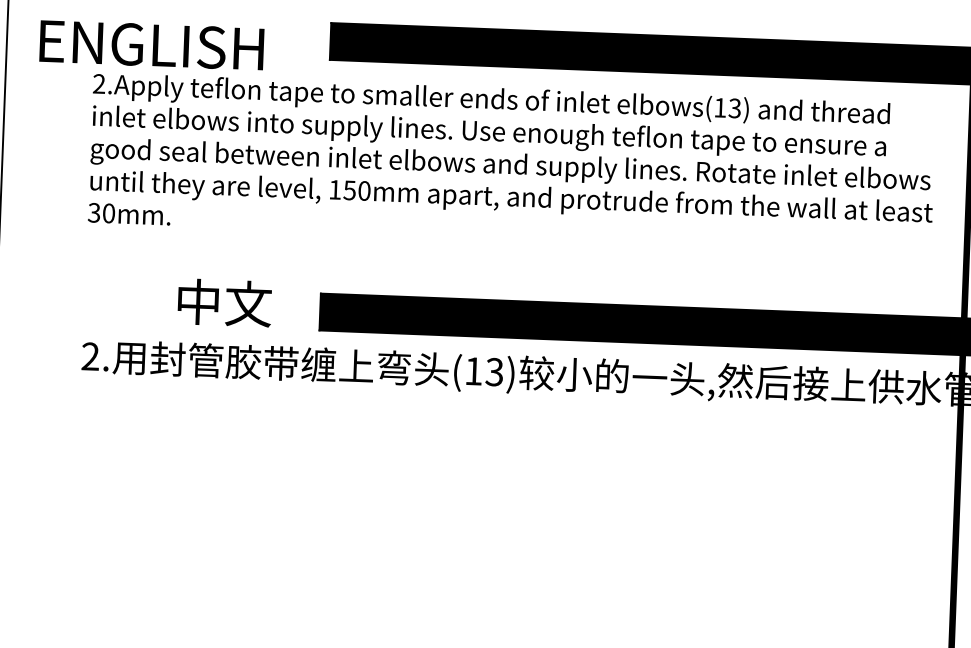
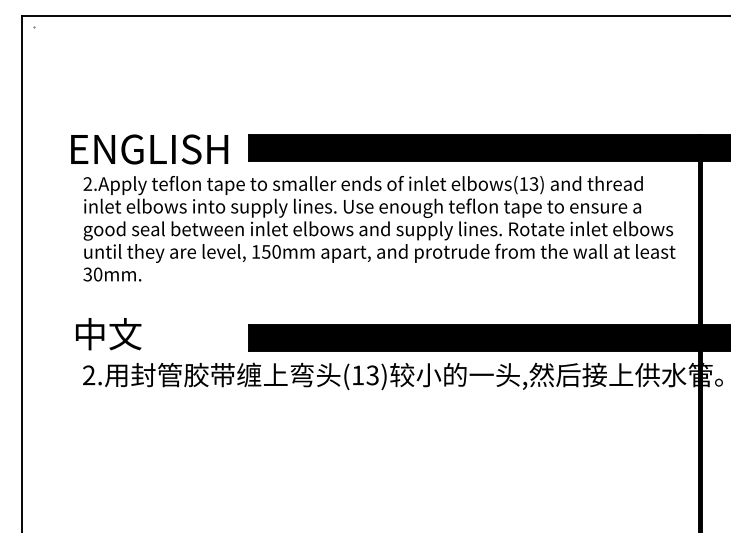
text: (151, 45) -> (149, 149), moved
text: (224, 303) -> (108, 334), moved

